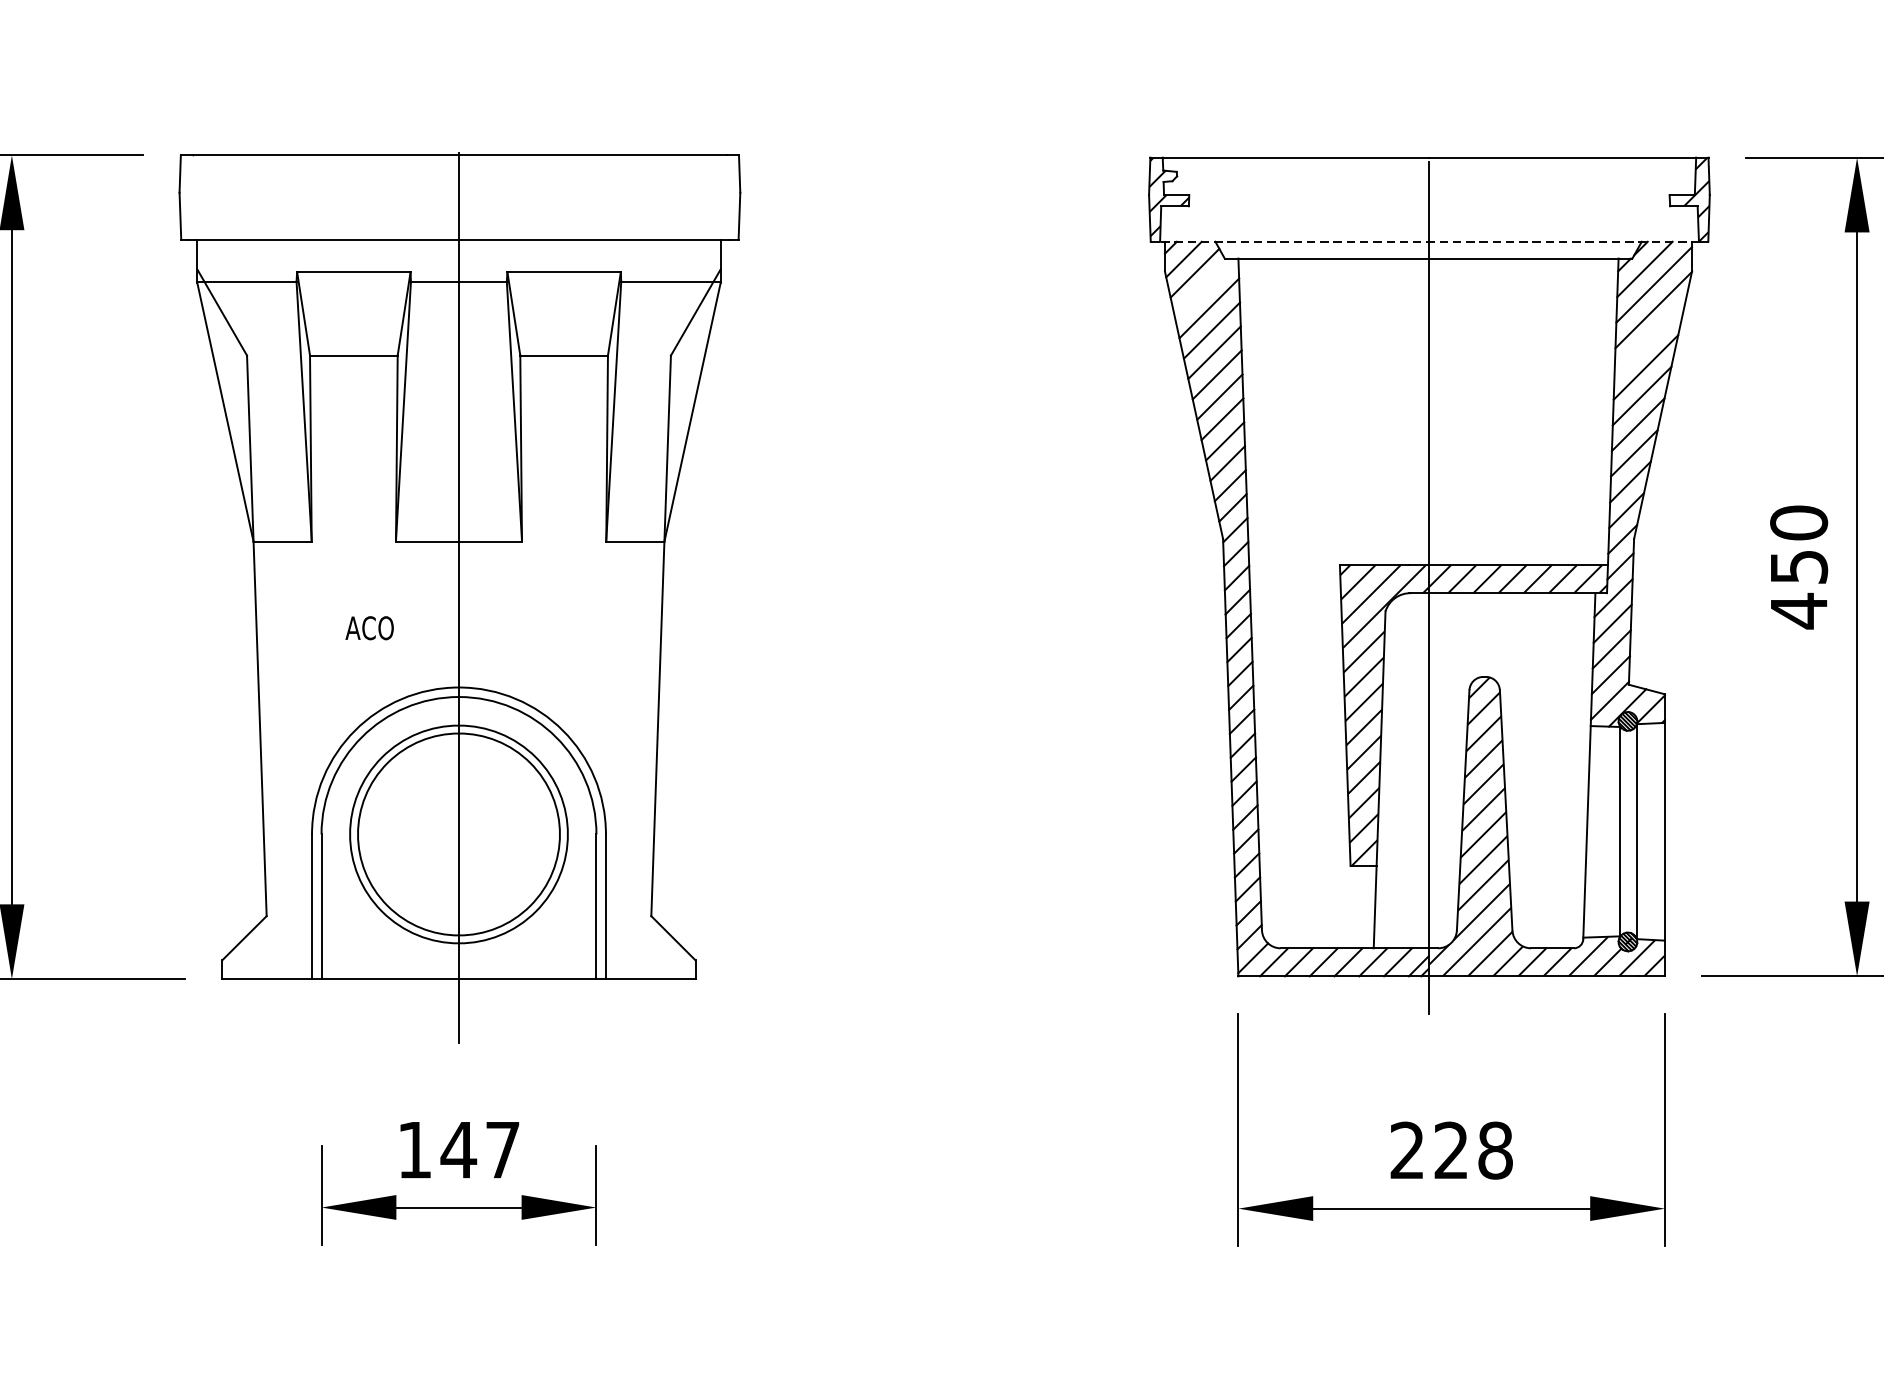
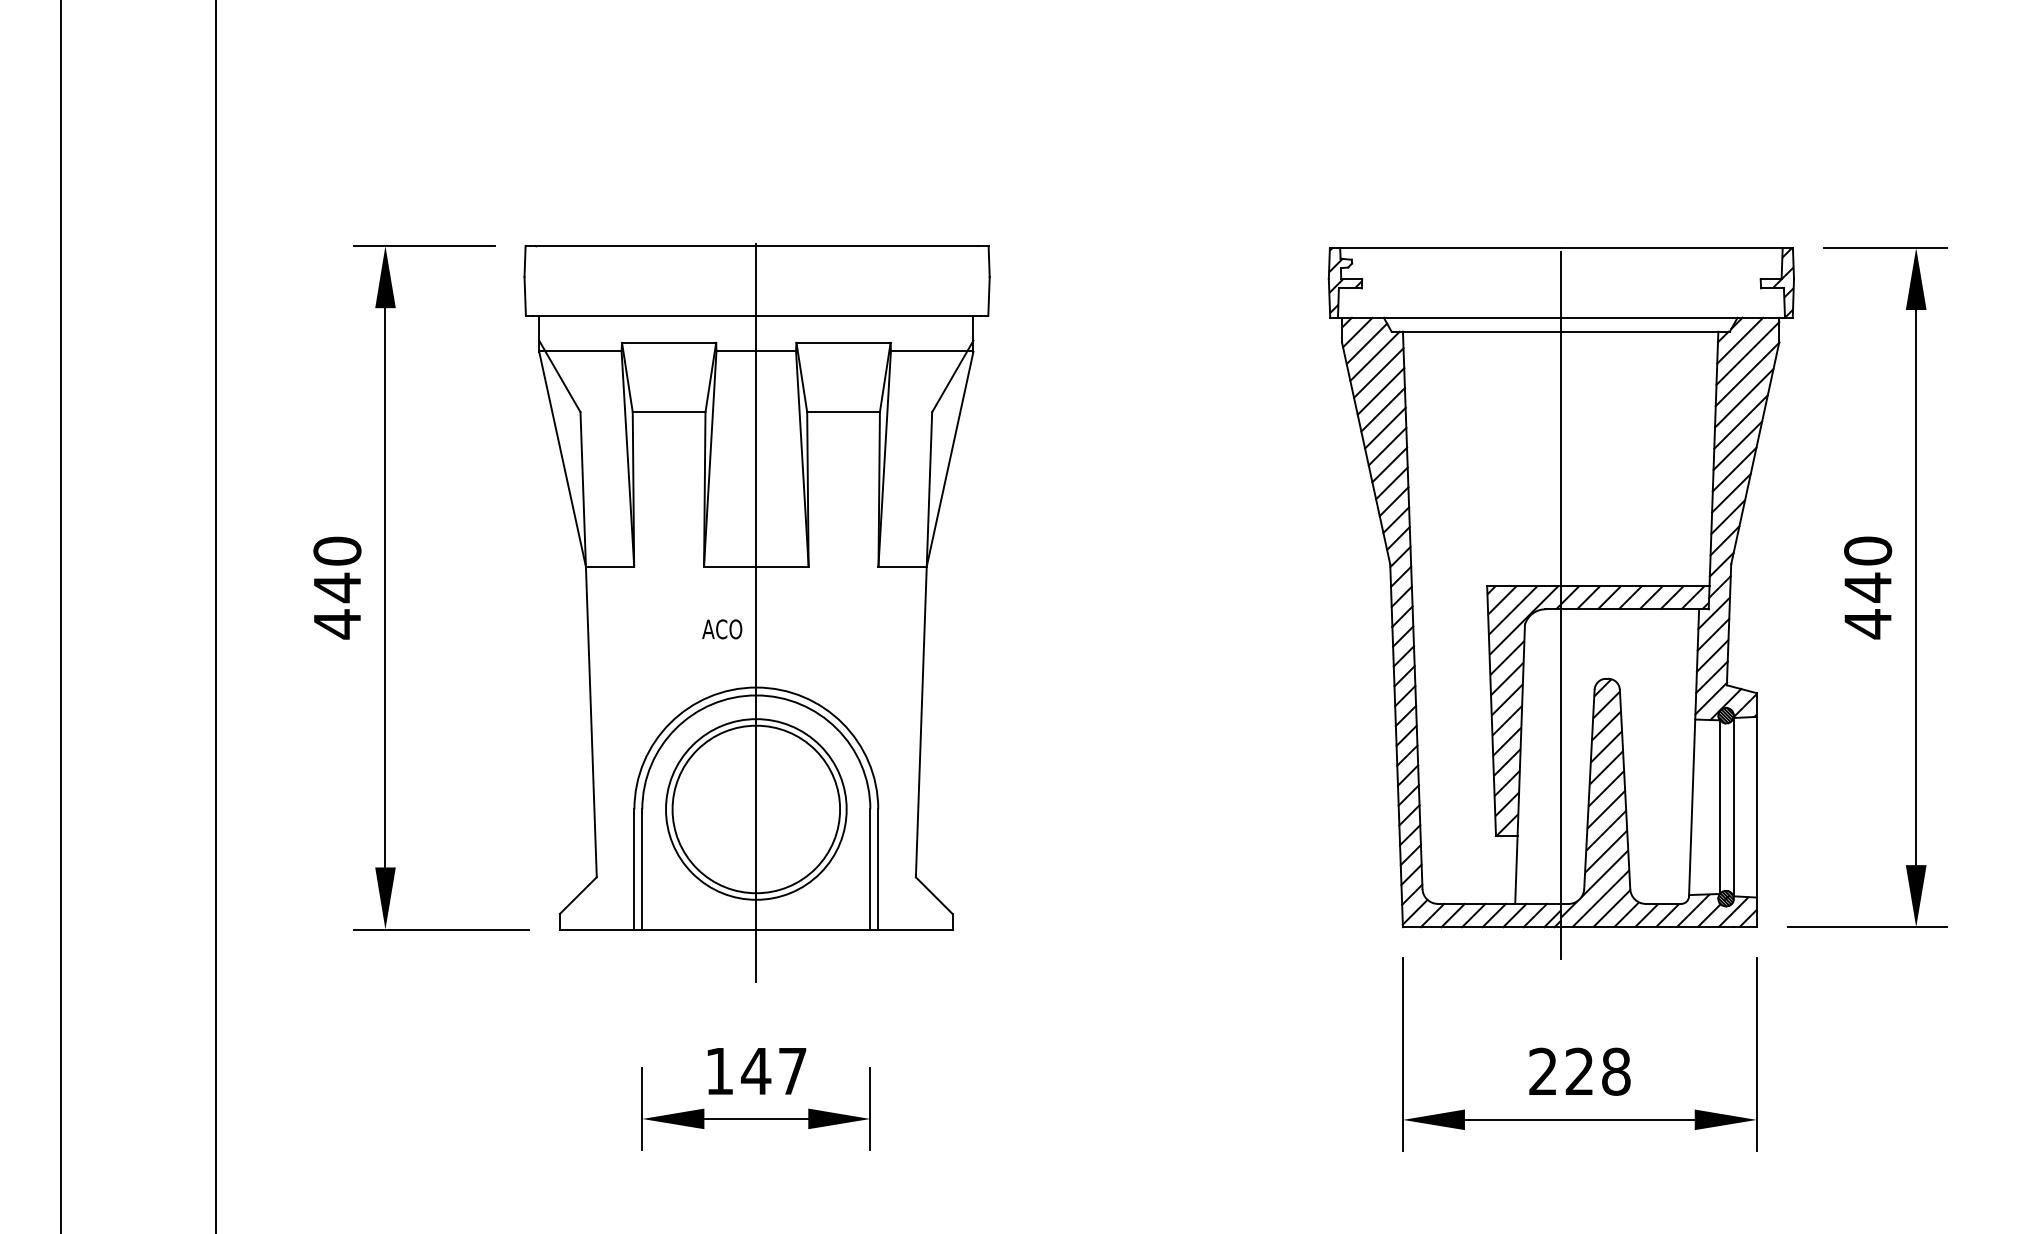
line: (1429, 241) -> (1561, 317), dashed -> solid
line: (1204, 287) -> (1374, 355), added
line: (1650, 337) -> (1744, 397), added
text: (1799, 566) -> (1868, 587), 450 -> 440
text: (369, 628) -> (722, 629), moved

